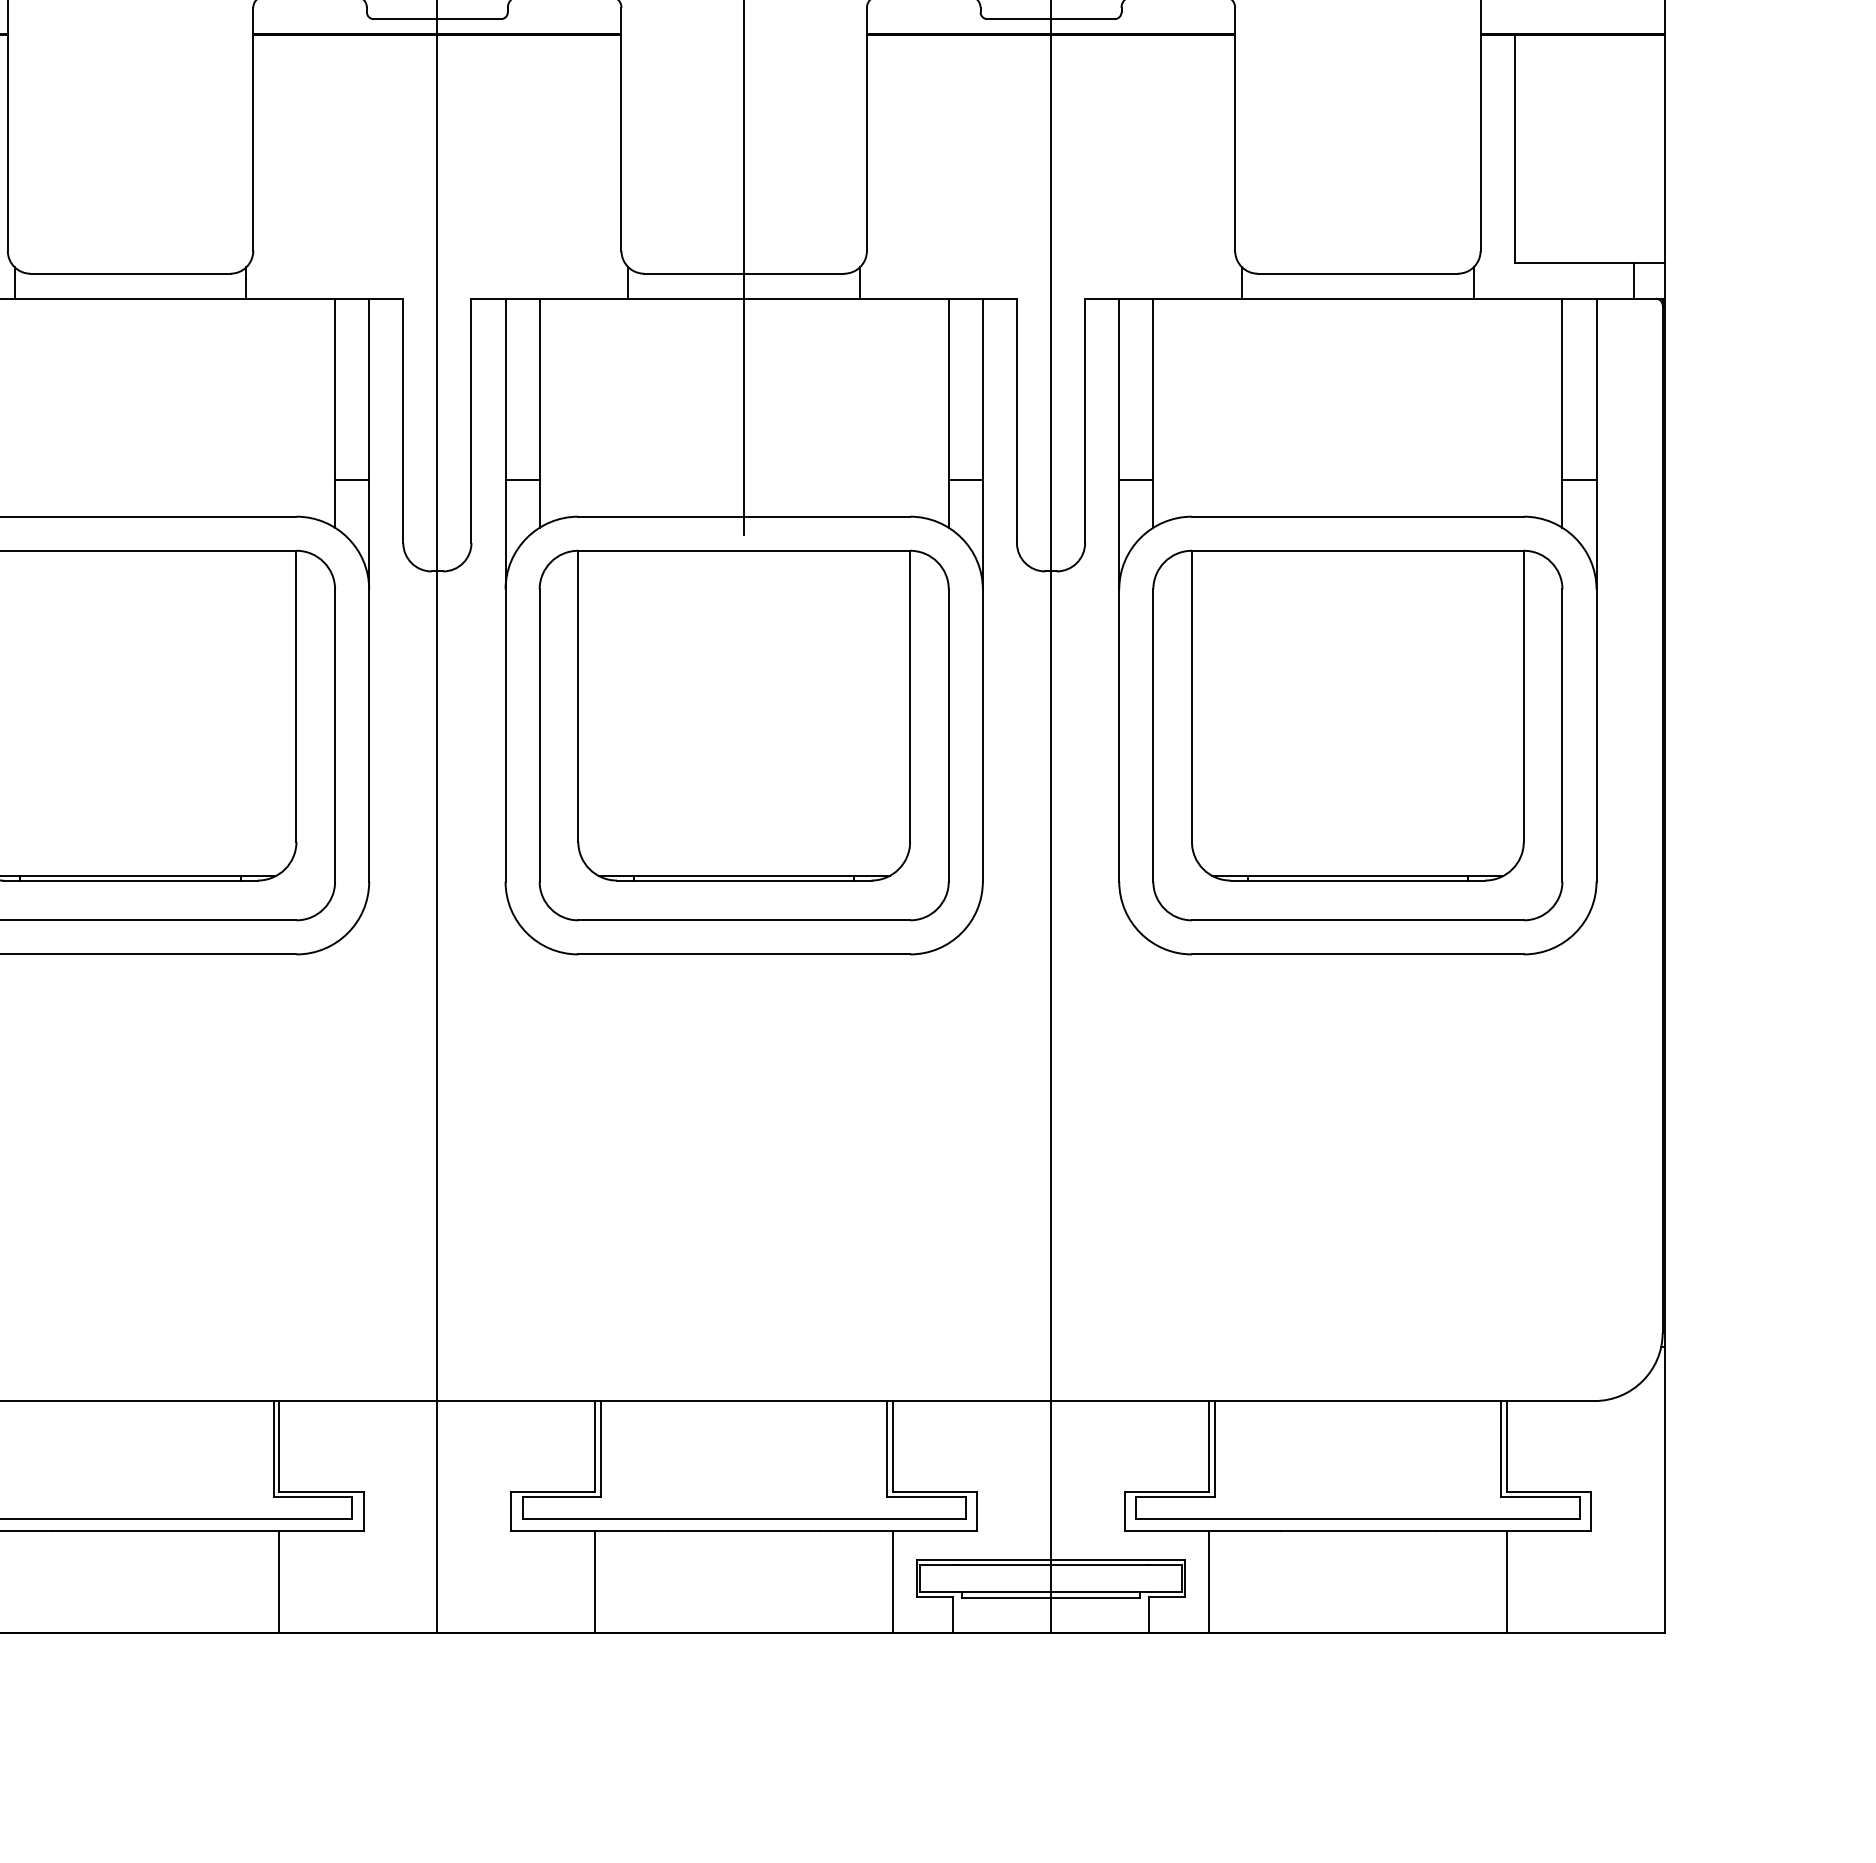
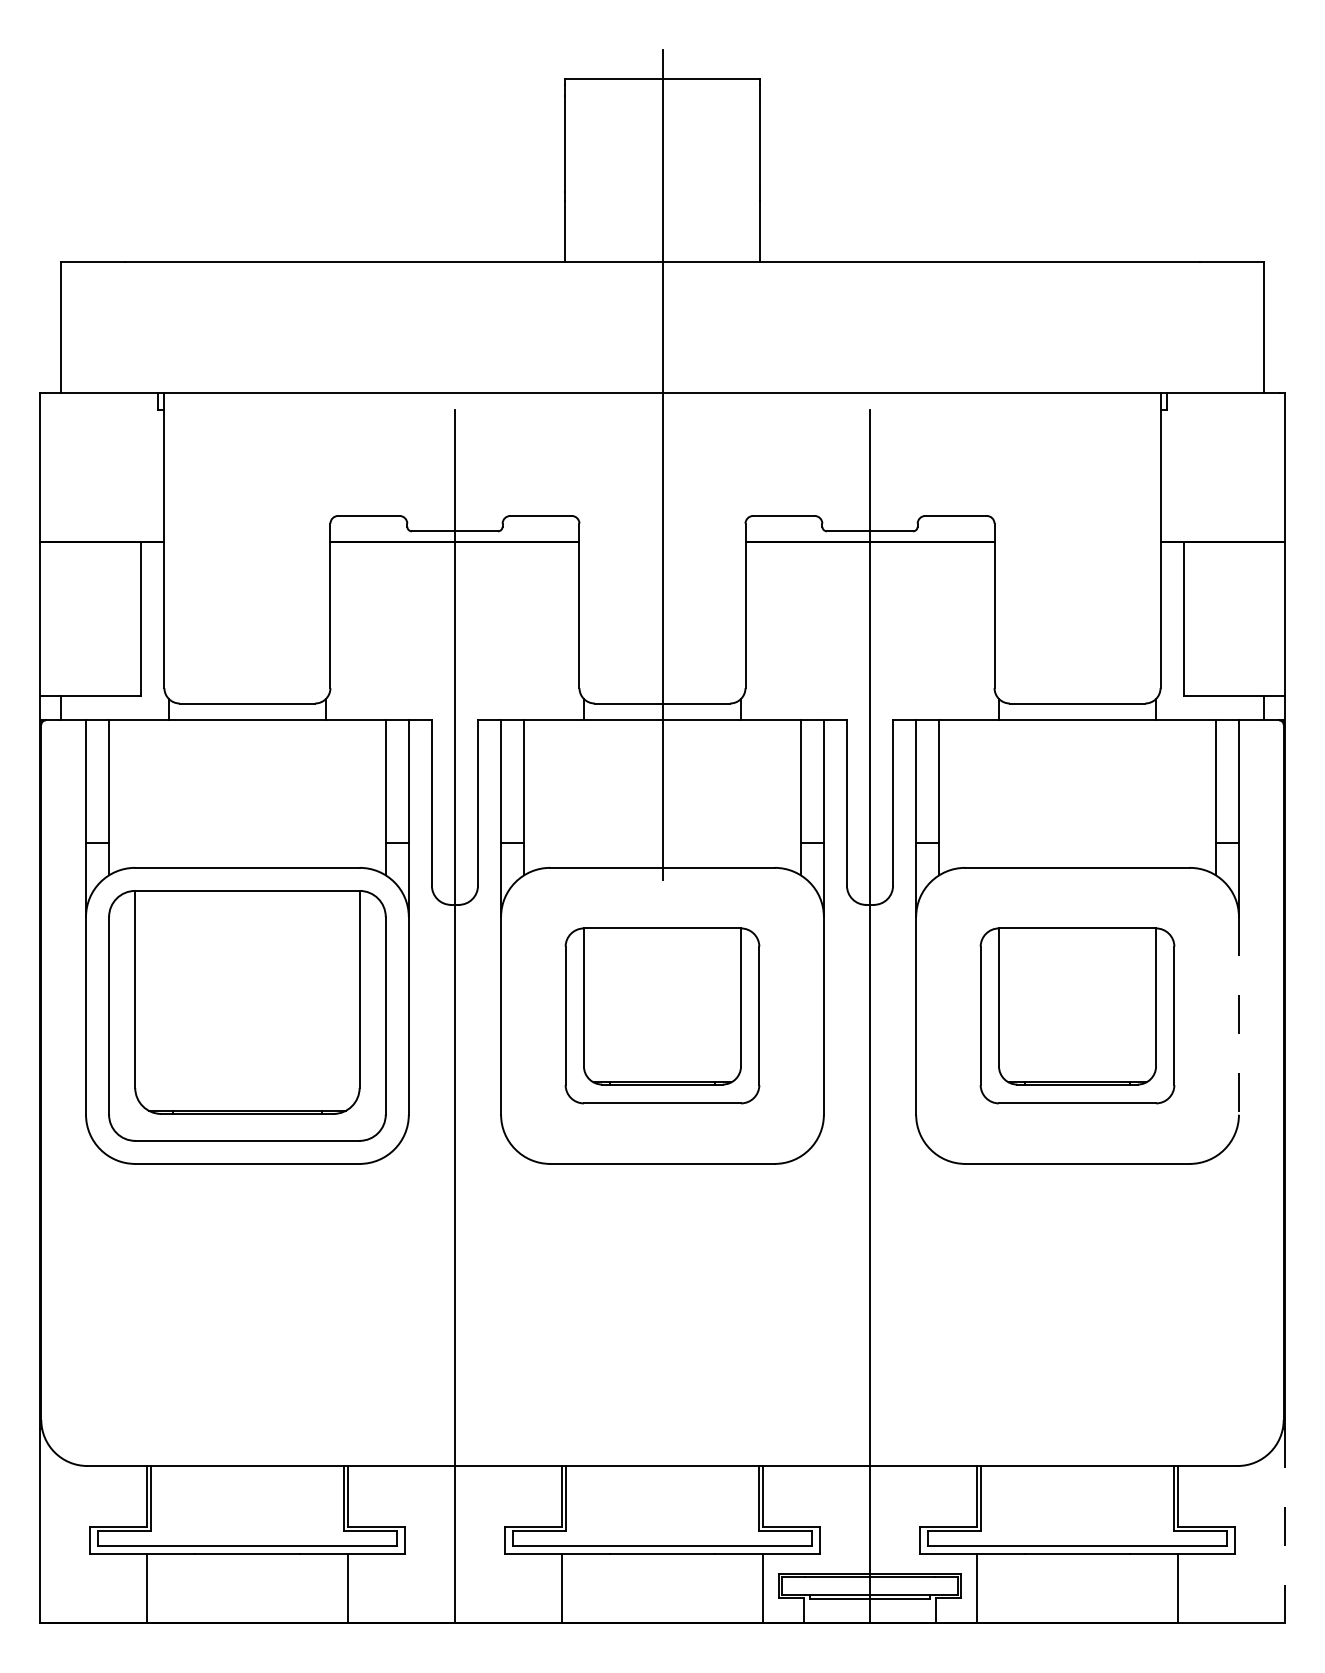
part: (744, 734) -> (662, 1015), size x0.7
part: (1357, 734) -> (1077, 1015), size x0.7
line: (1595, 734) -> (1238, 1015), solid -> dashed
line: (1665, 1489) -> (1285, 1525), solid -> dashed

